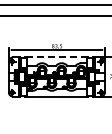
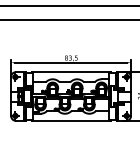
line: (56, 57) -> (70, 72), dashed -> solid

